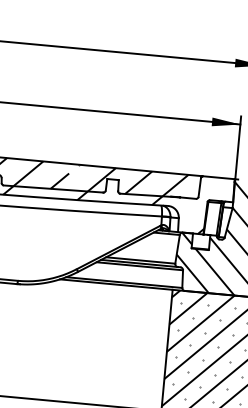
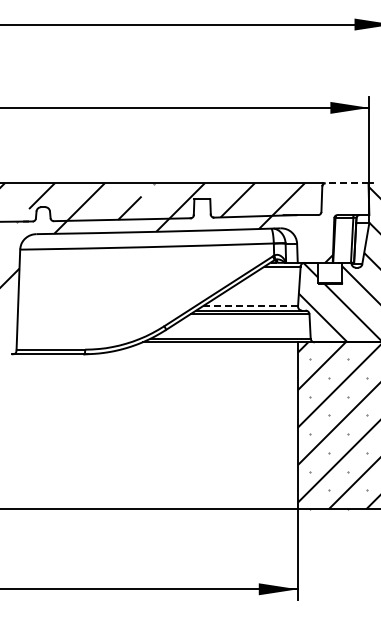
line: (219, 177) -> (347, 183), solid -> dashed
line: (140, 260) -> (250, 306), solid -> dashed

